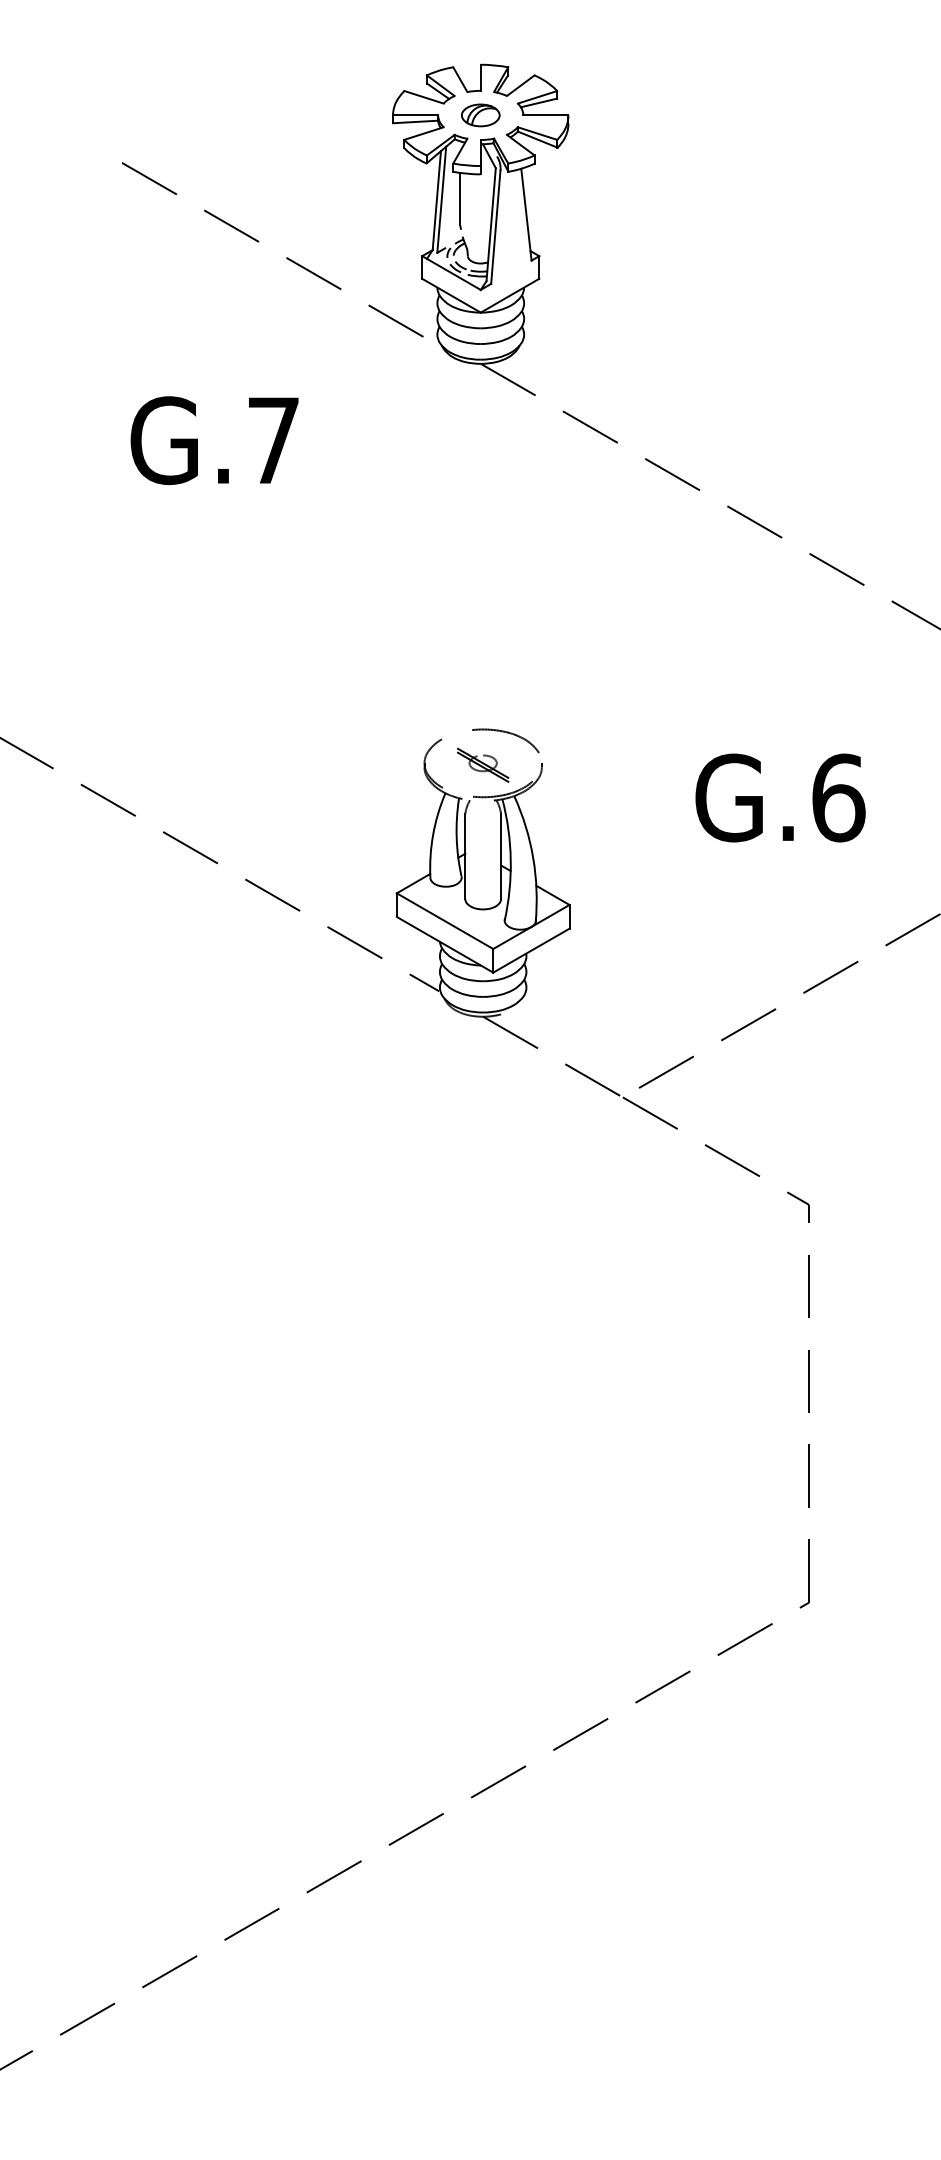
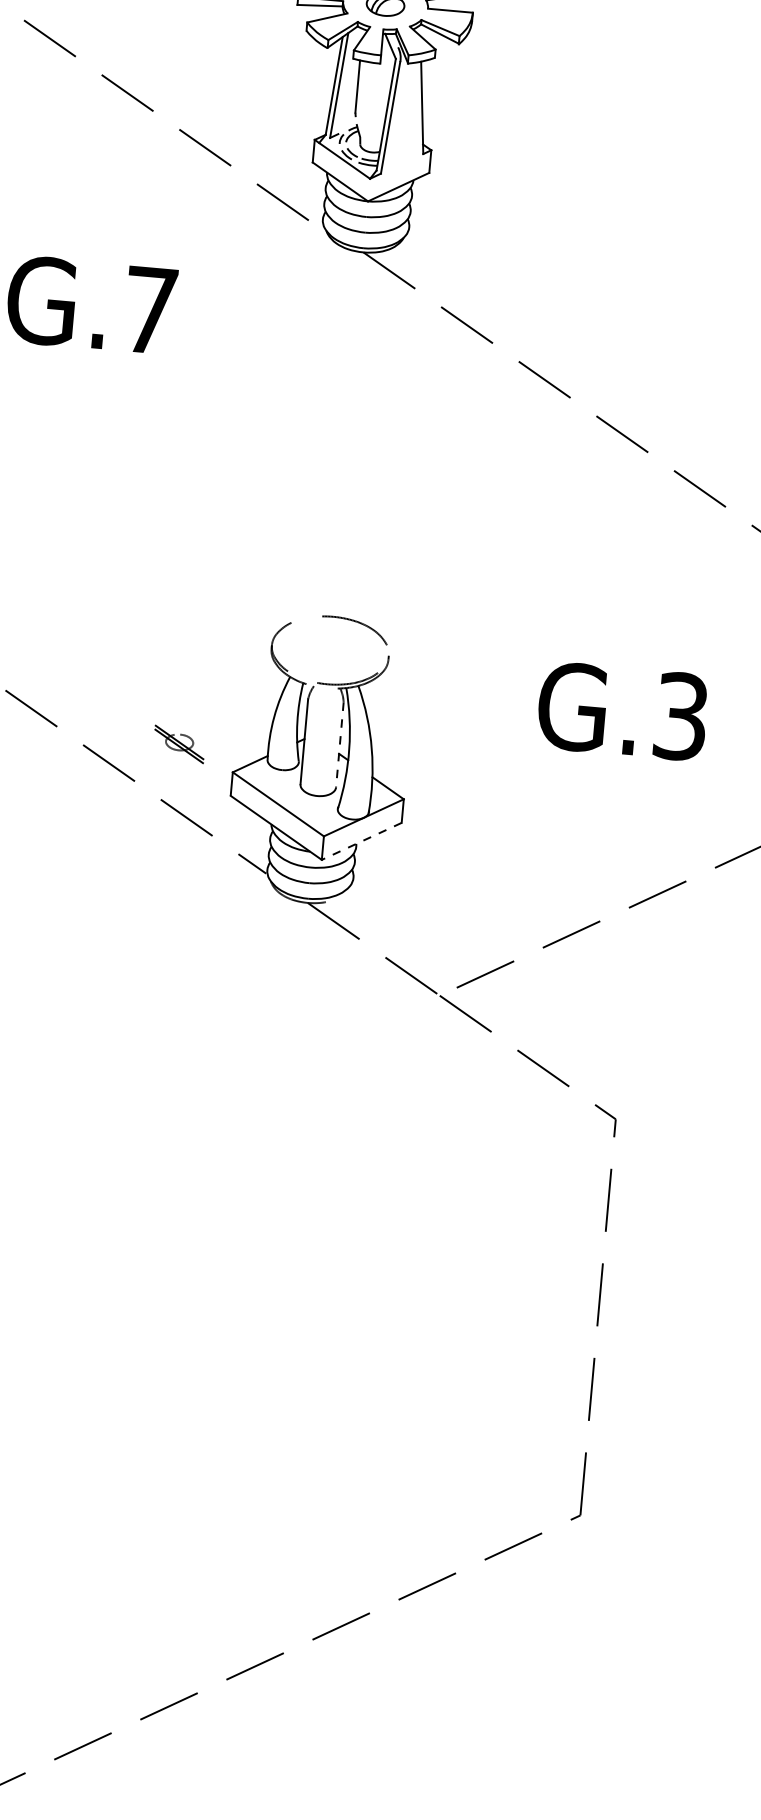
part: (483, 764) -> (179, 743), moved
text: (838, 797) -> (681, 716), G.6 -> G.3
line: (501, 856) -> (340, 744), solid -> dashed
line: (530, 950) -> (360, 841), solid -> dashed

